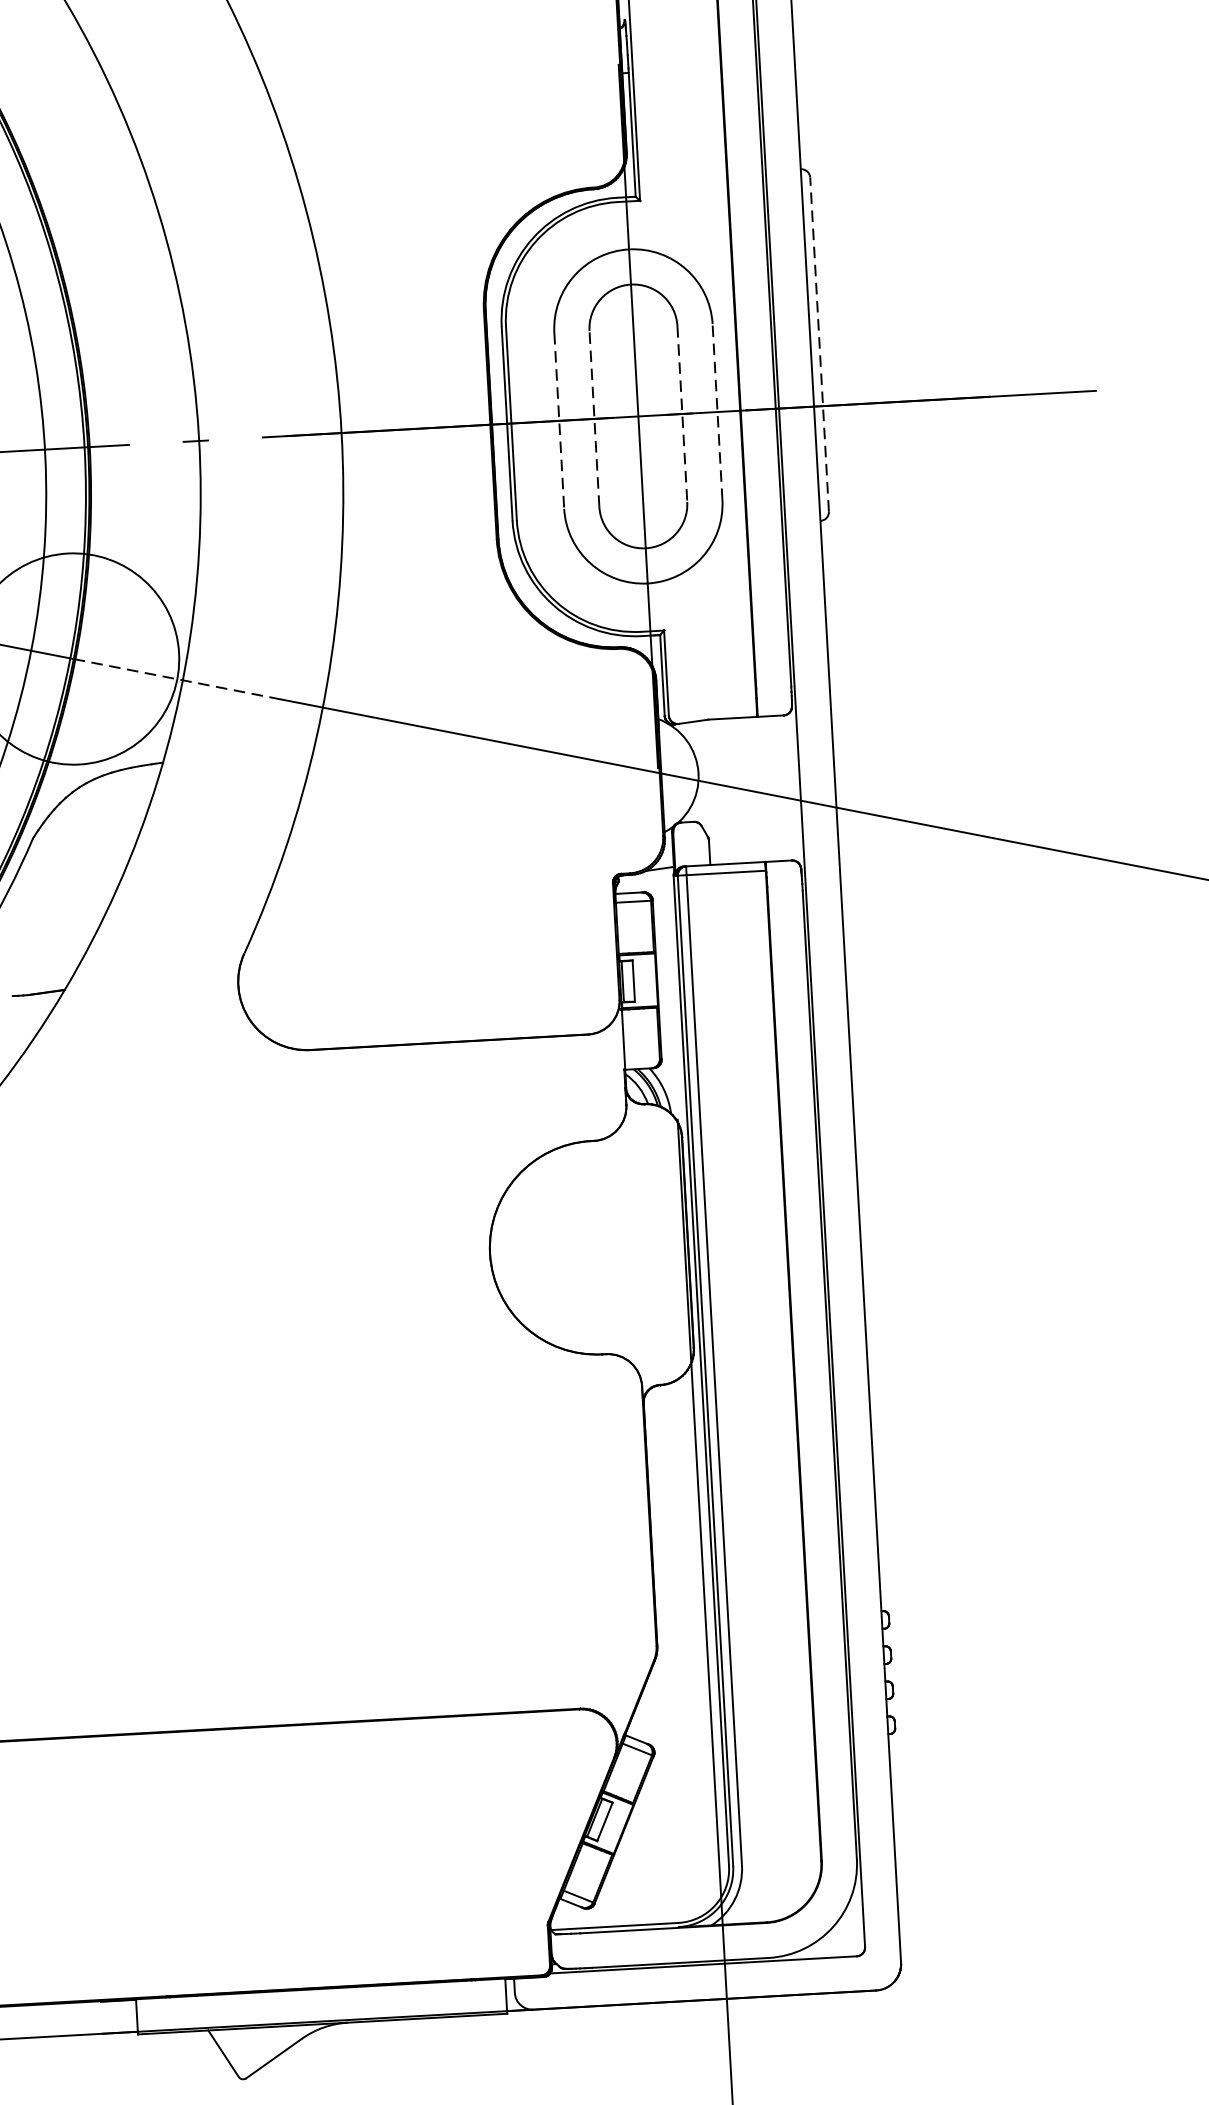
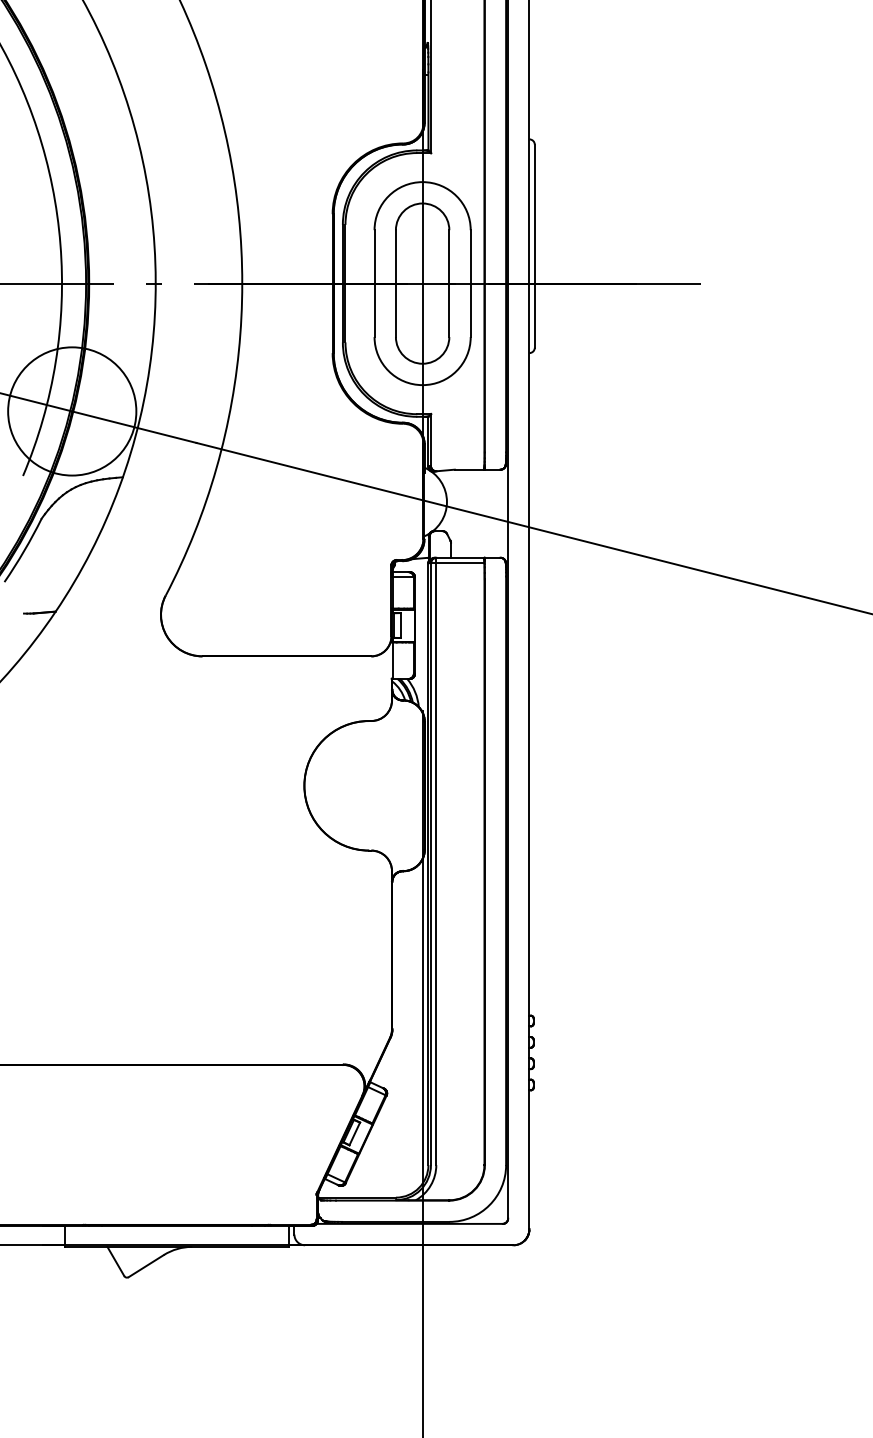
line: (819, 345) -> (534, 246), dashed -> solid
line: (717, 411) -> (470, 283), dashed -> solid
line: (682, 415) -> (449, 284), dashed -> solid
line: (593, 418) -> (395, 283), dashed -> solid
line: (559, 422) -> (374, 284), dashed -> solid
line: (177, 679) -> (134, 427), dashed -> solid

